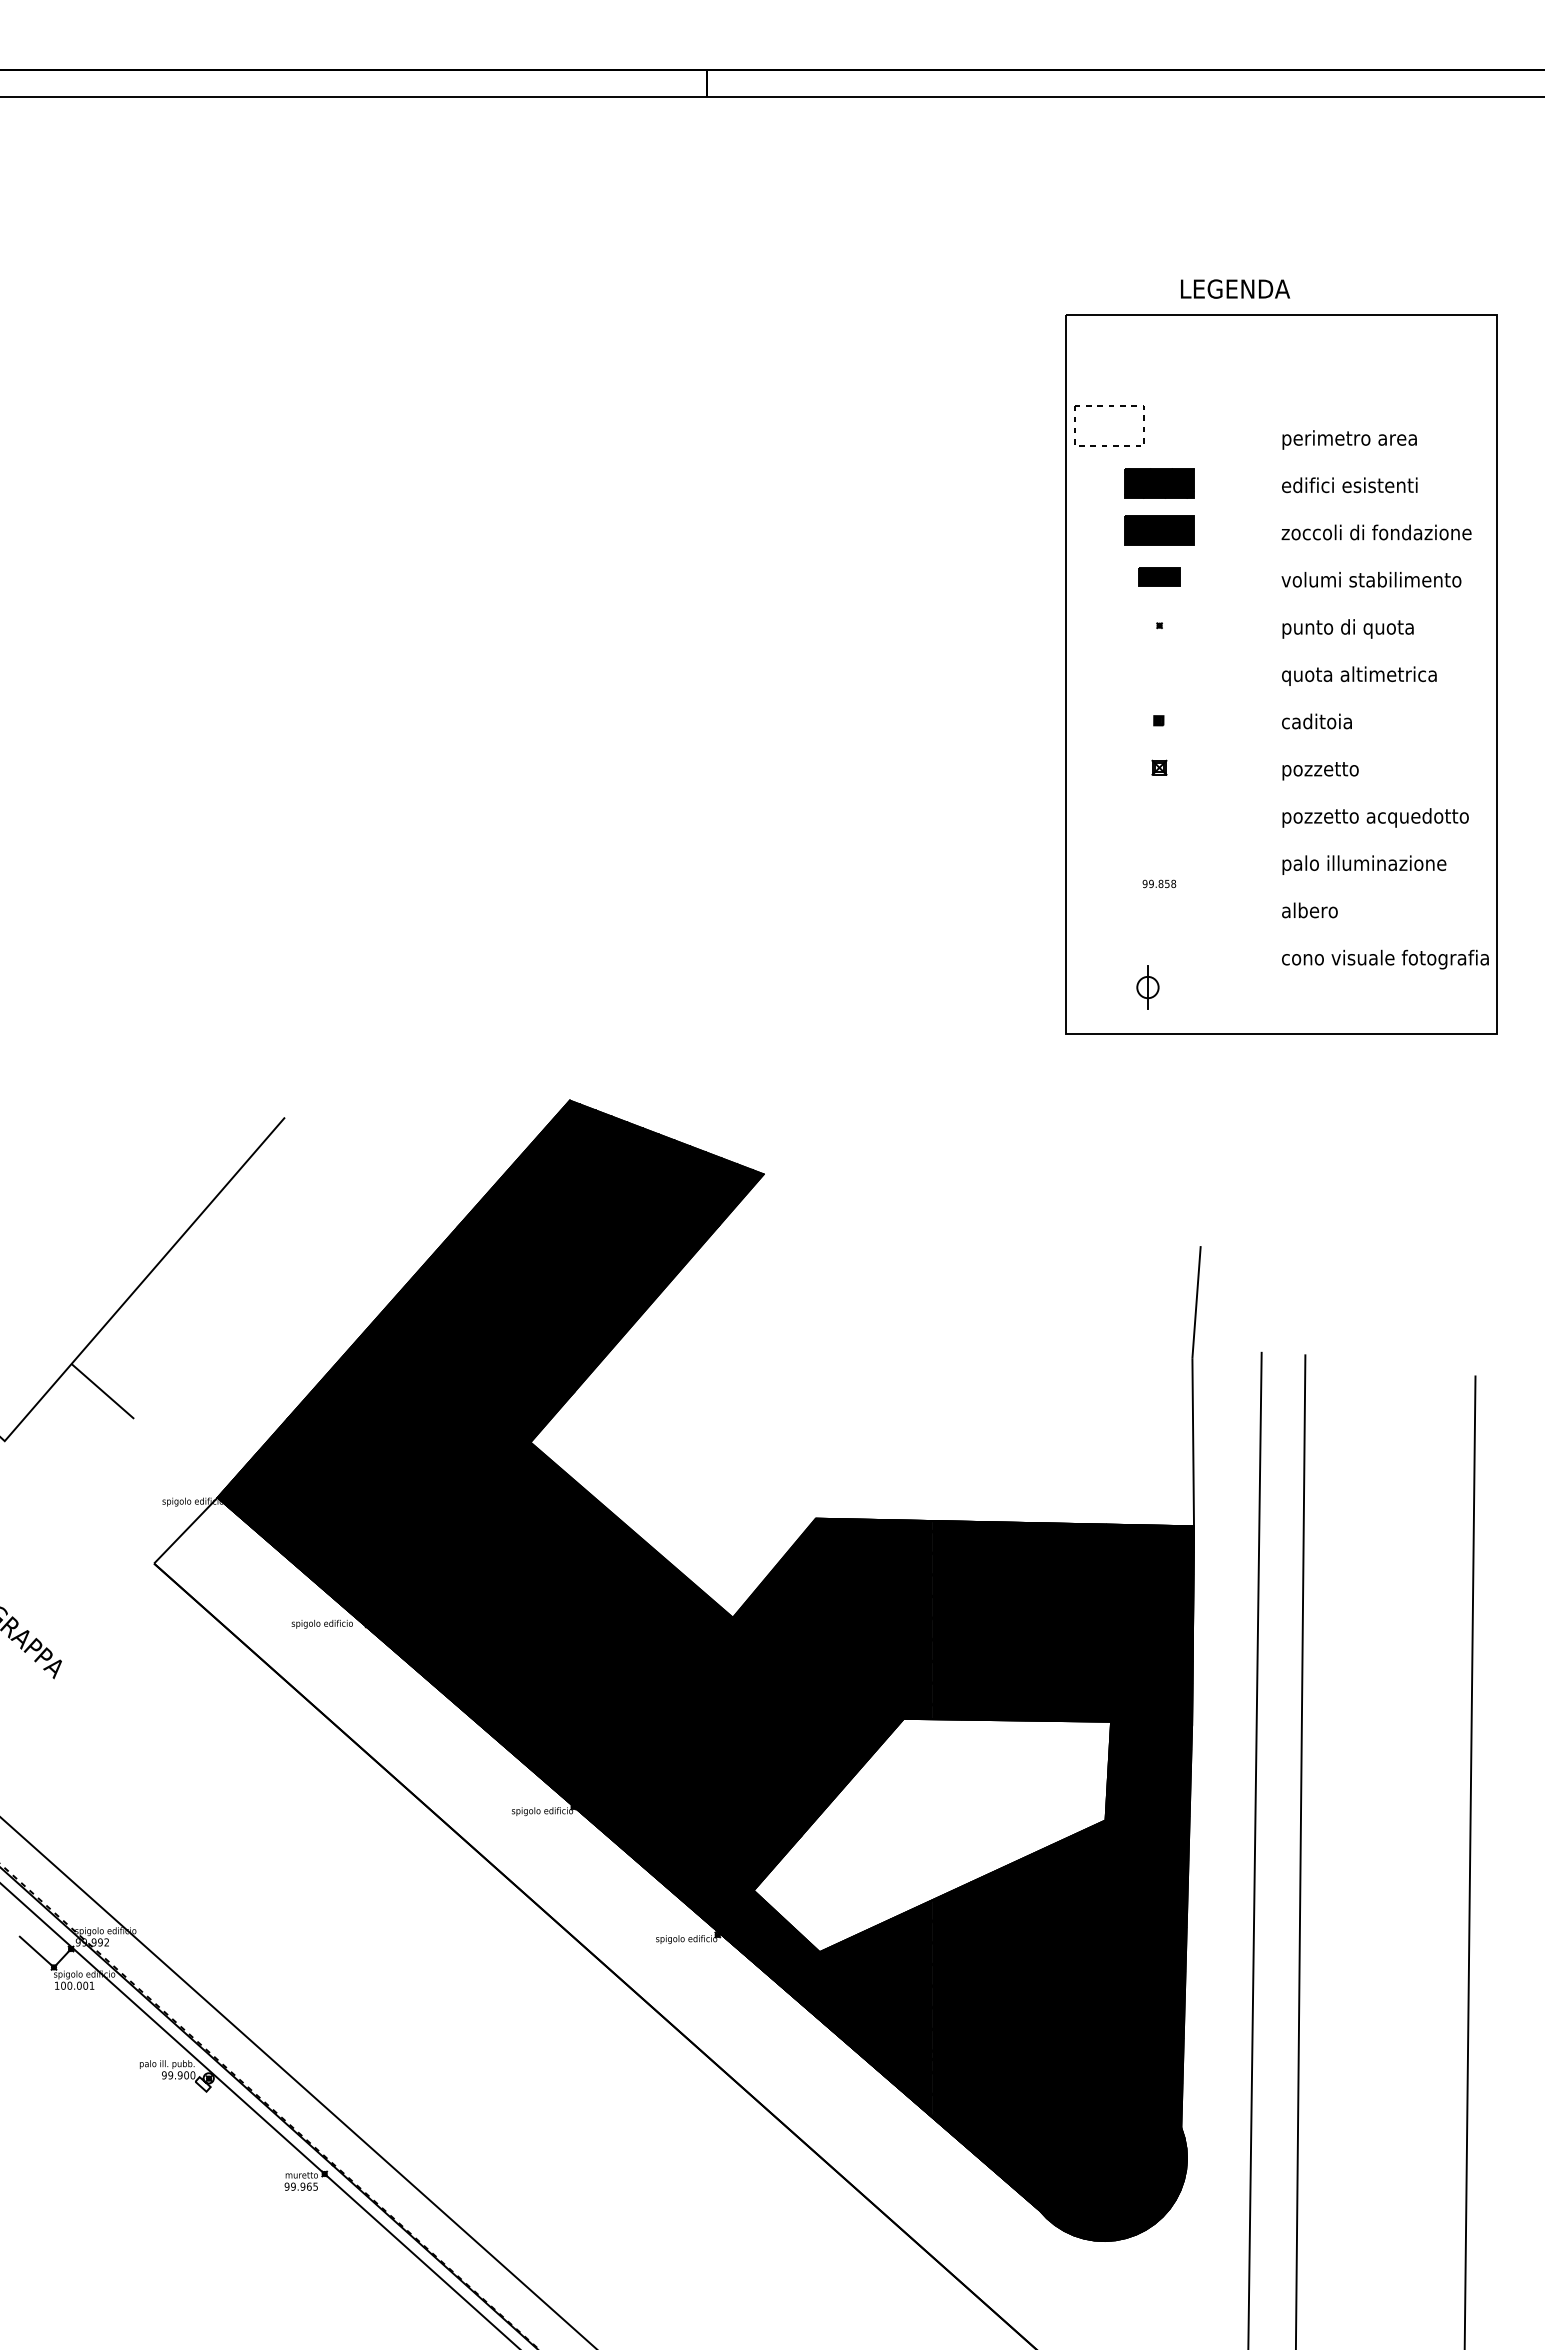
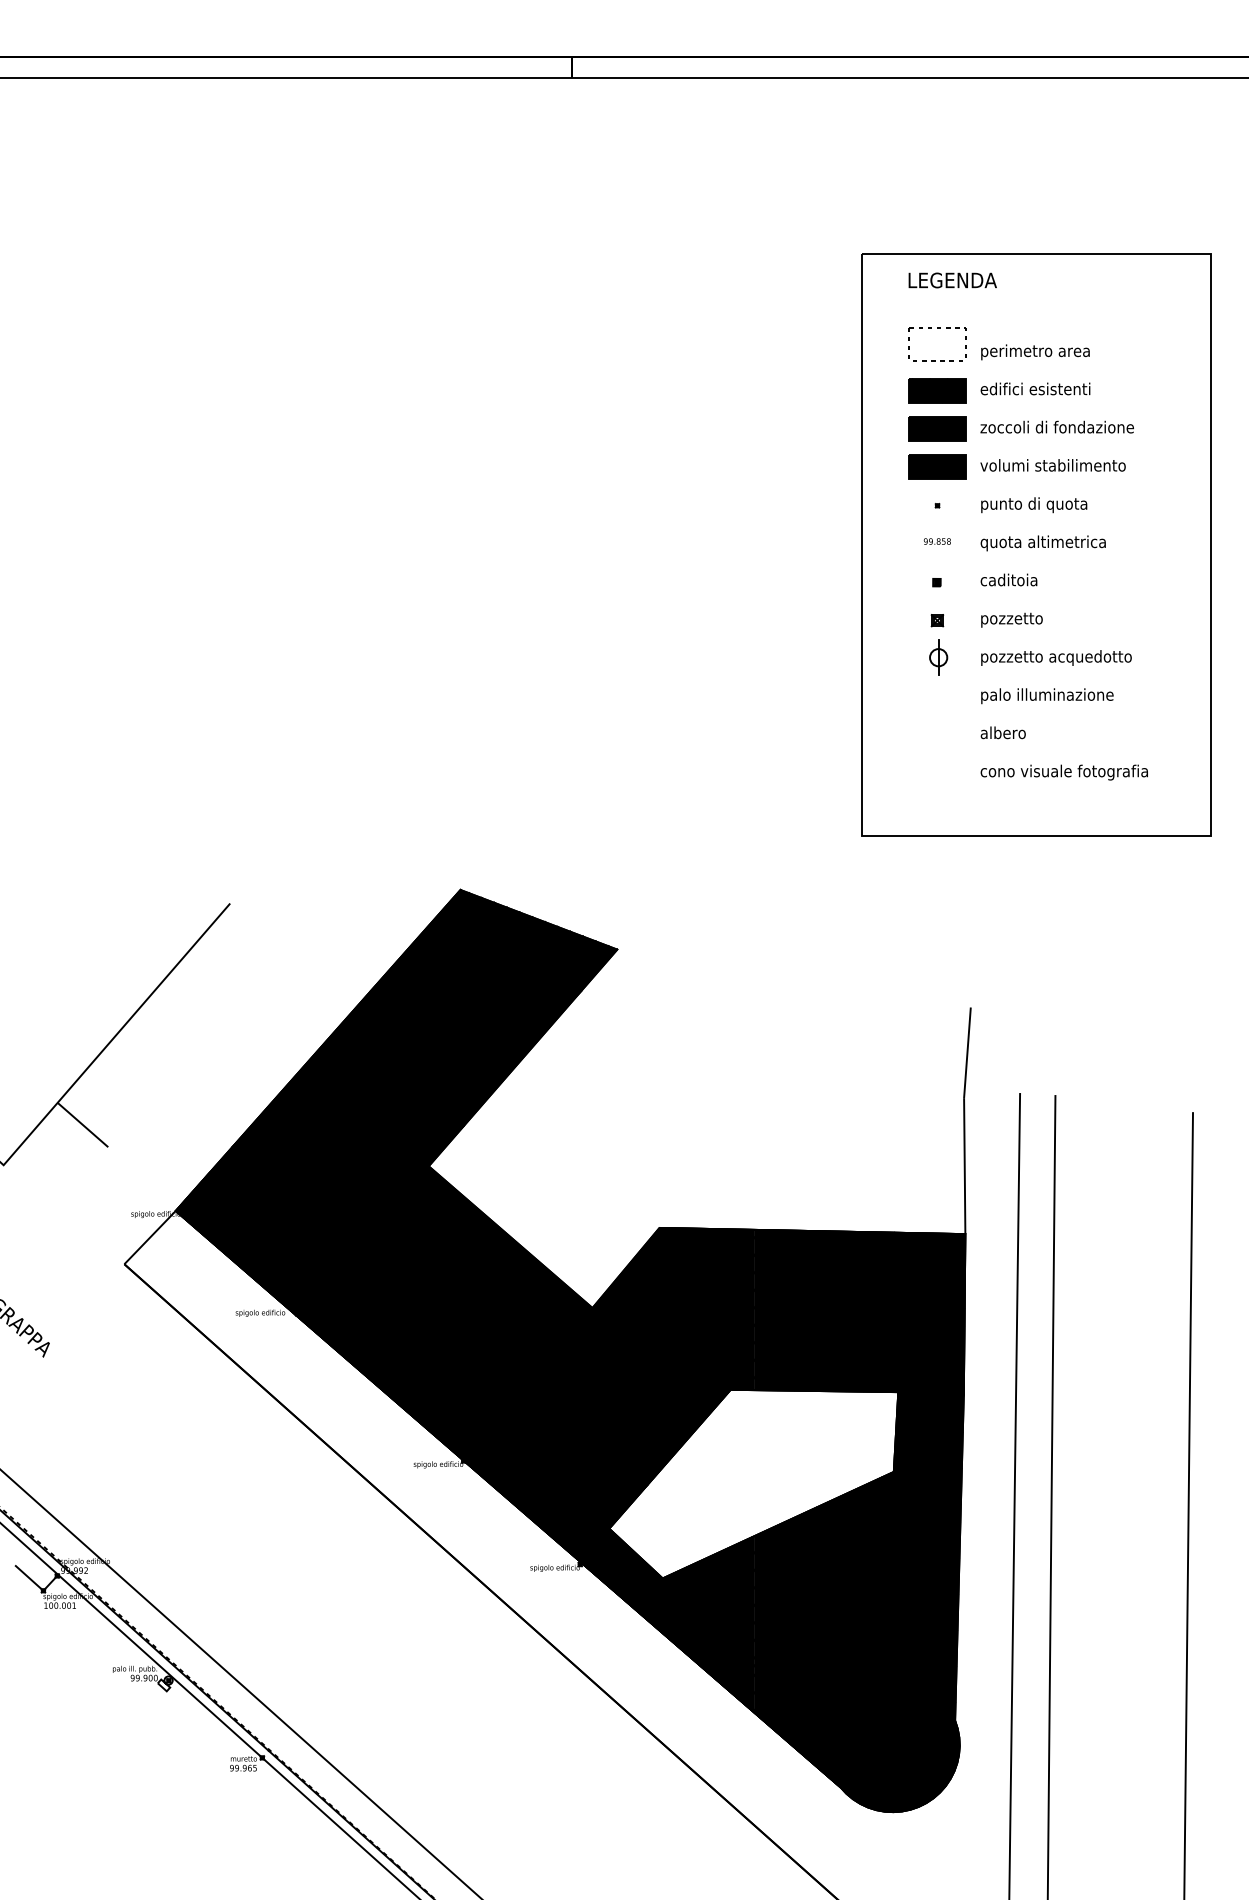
text: (1235, 288) -> (952, 279), moved
part: (1109, 406) -> (937, 328), moved
part: (1159, 576) -> (937, 465), size x1.67
text: (1384, 699) -> (1063, 562), moved
text: (1159, 883) -> (937, 541), moved
part: (1147, 987) -> (938, 657), moved

